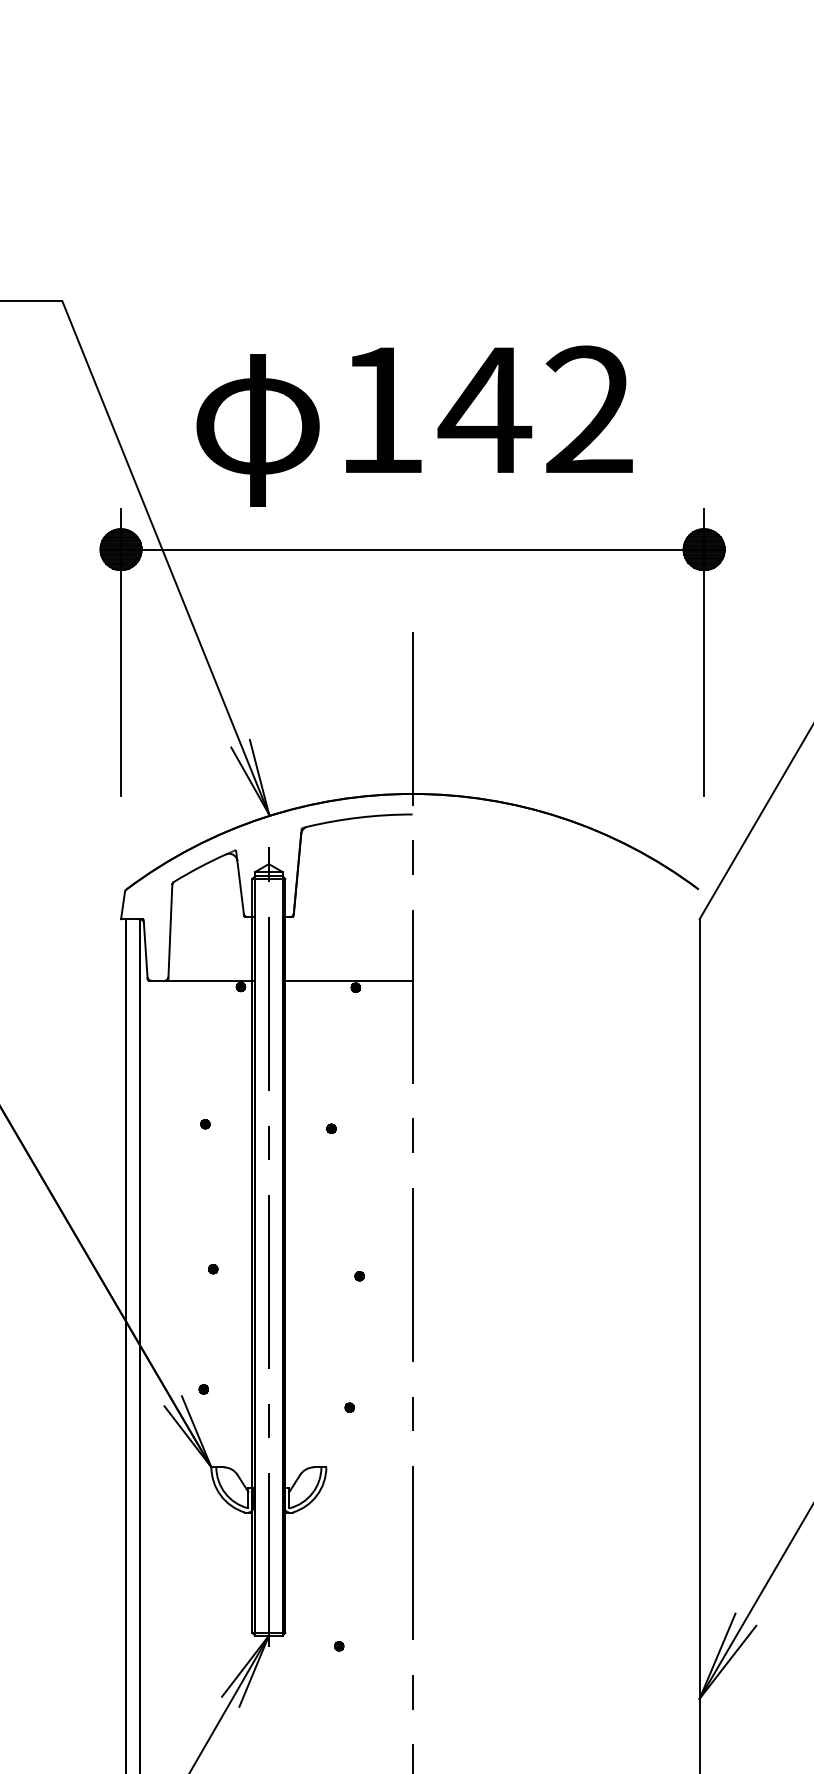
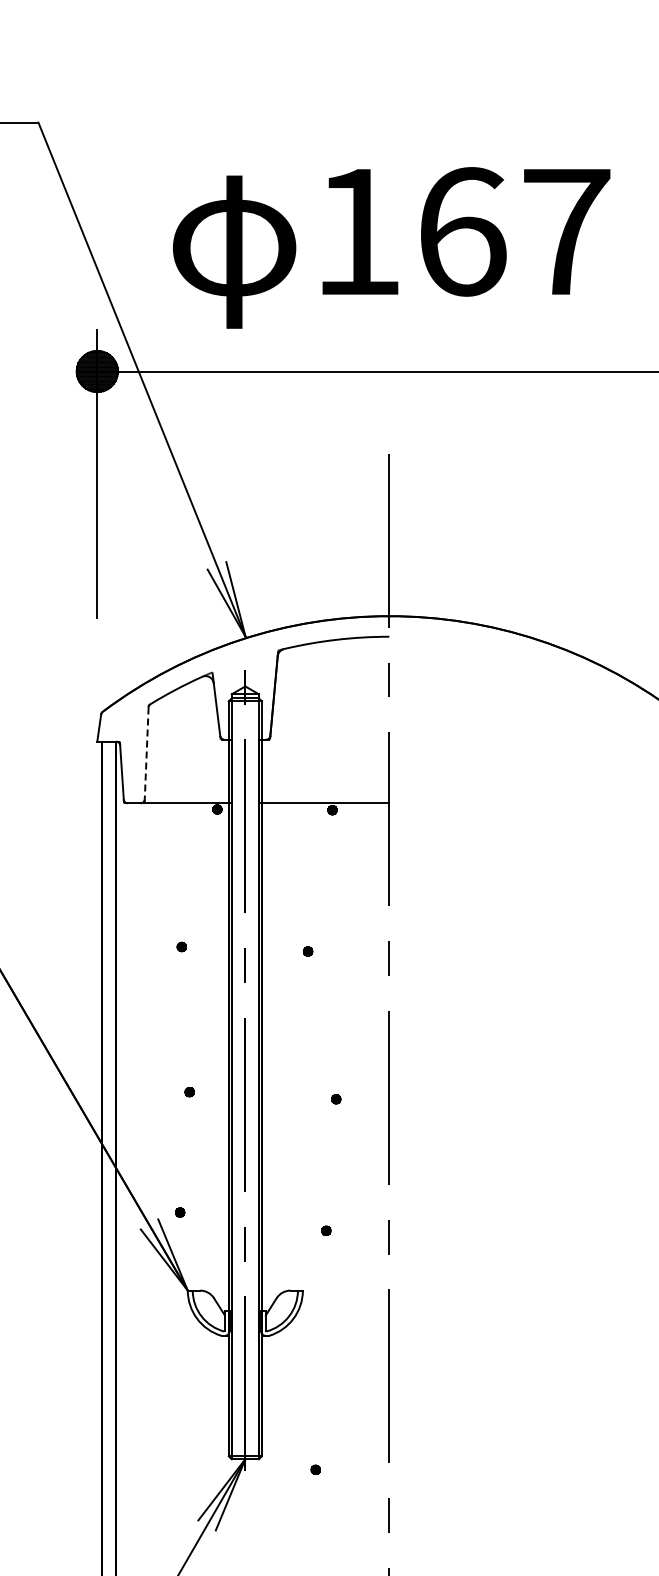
text: (535, 409) -> (512, 231), 142 -> 167
line: (170, 930) -> (146, 752), solid -> dashed

